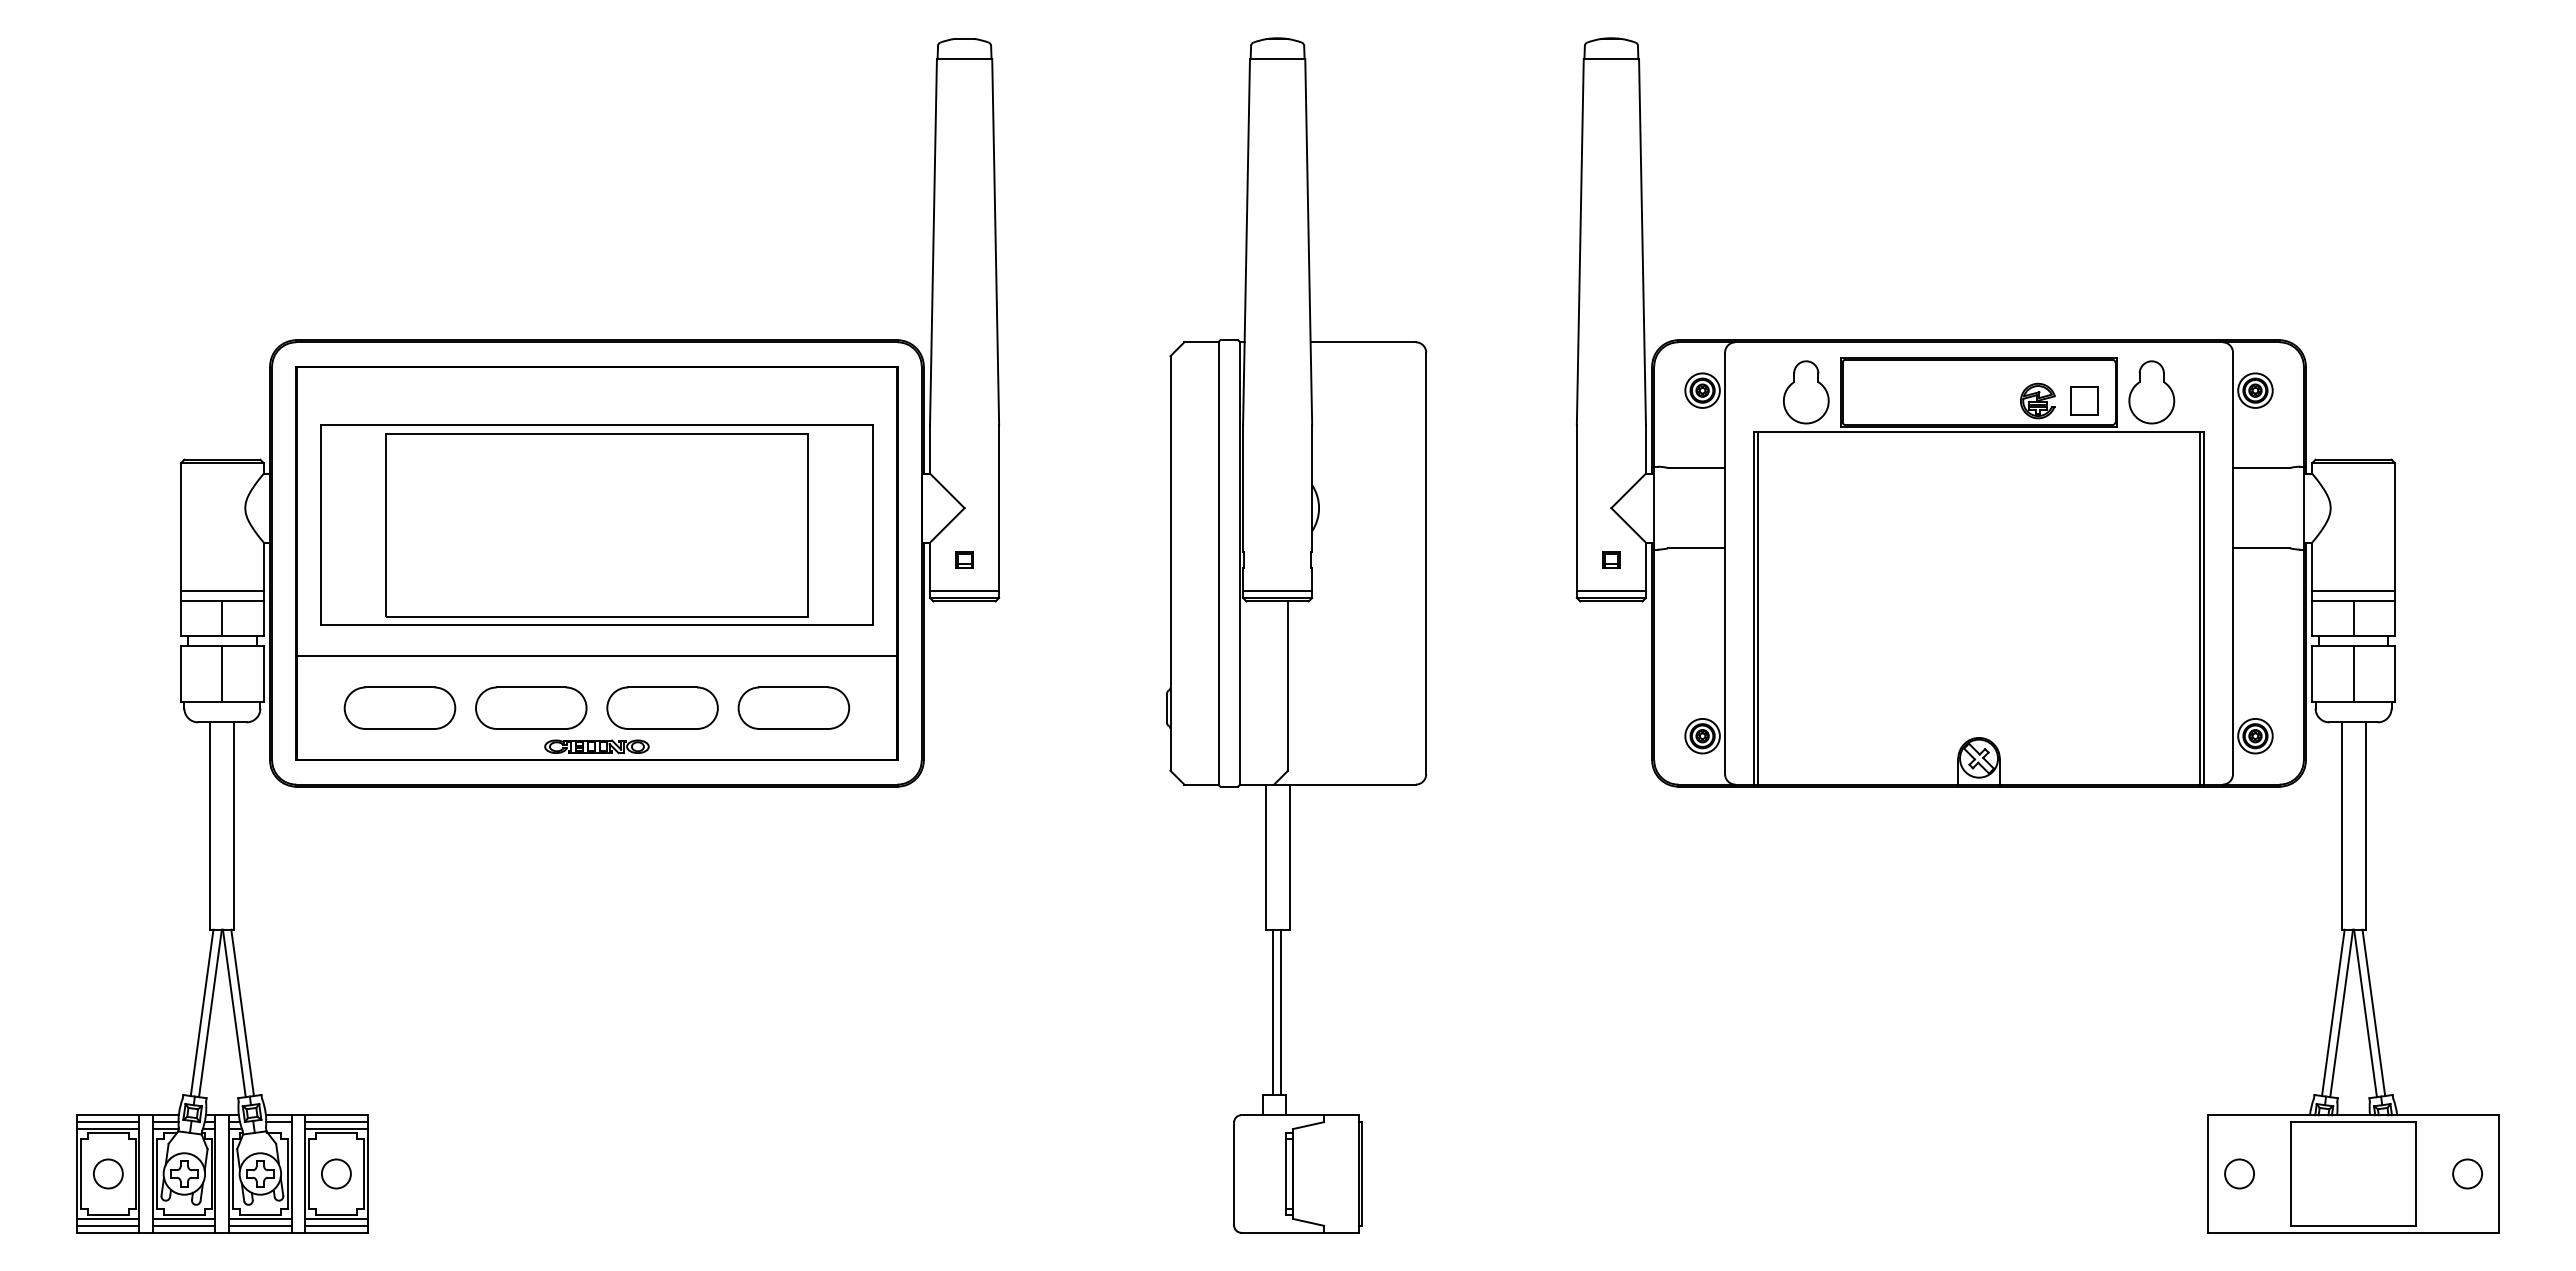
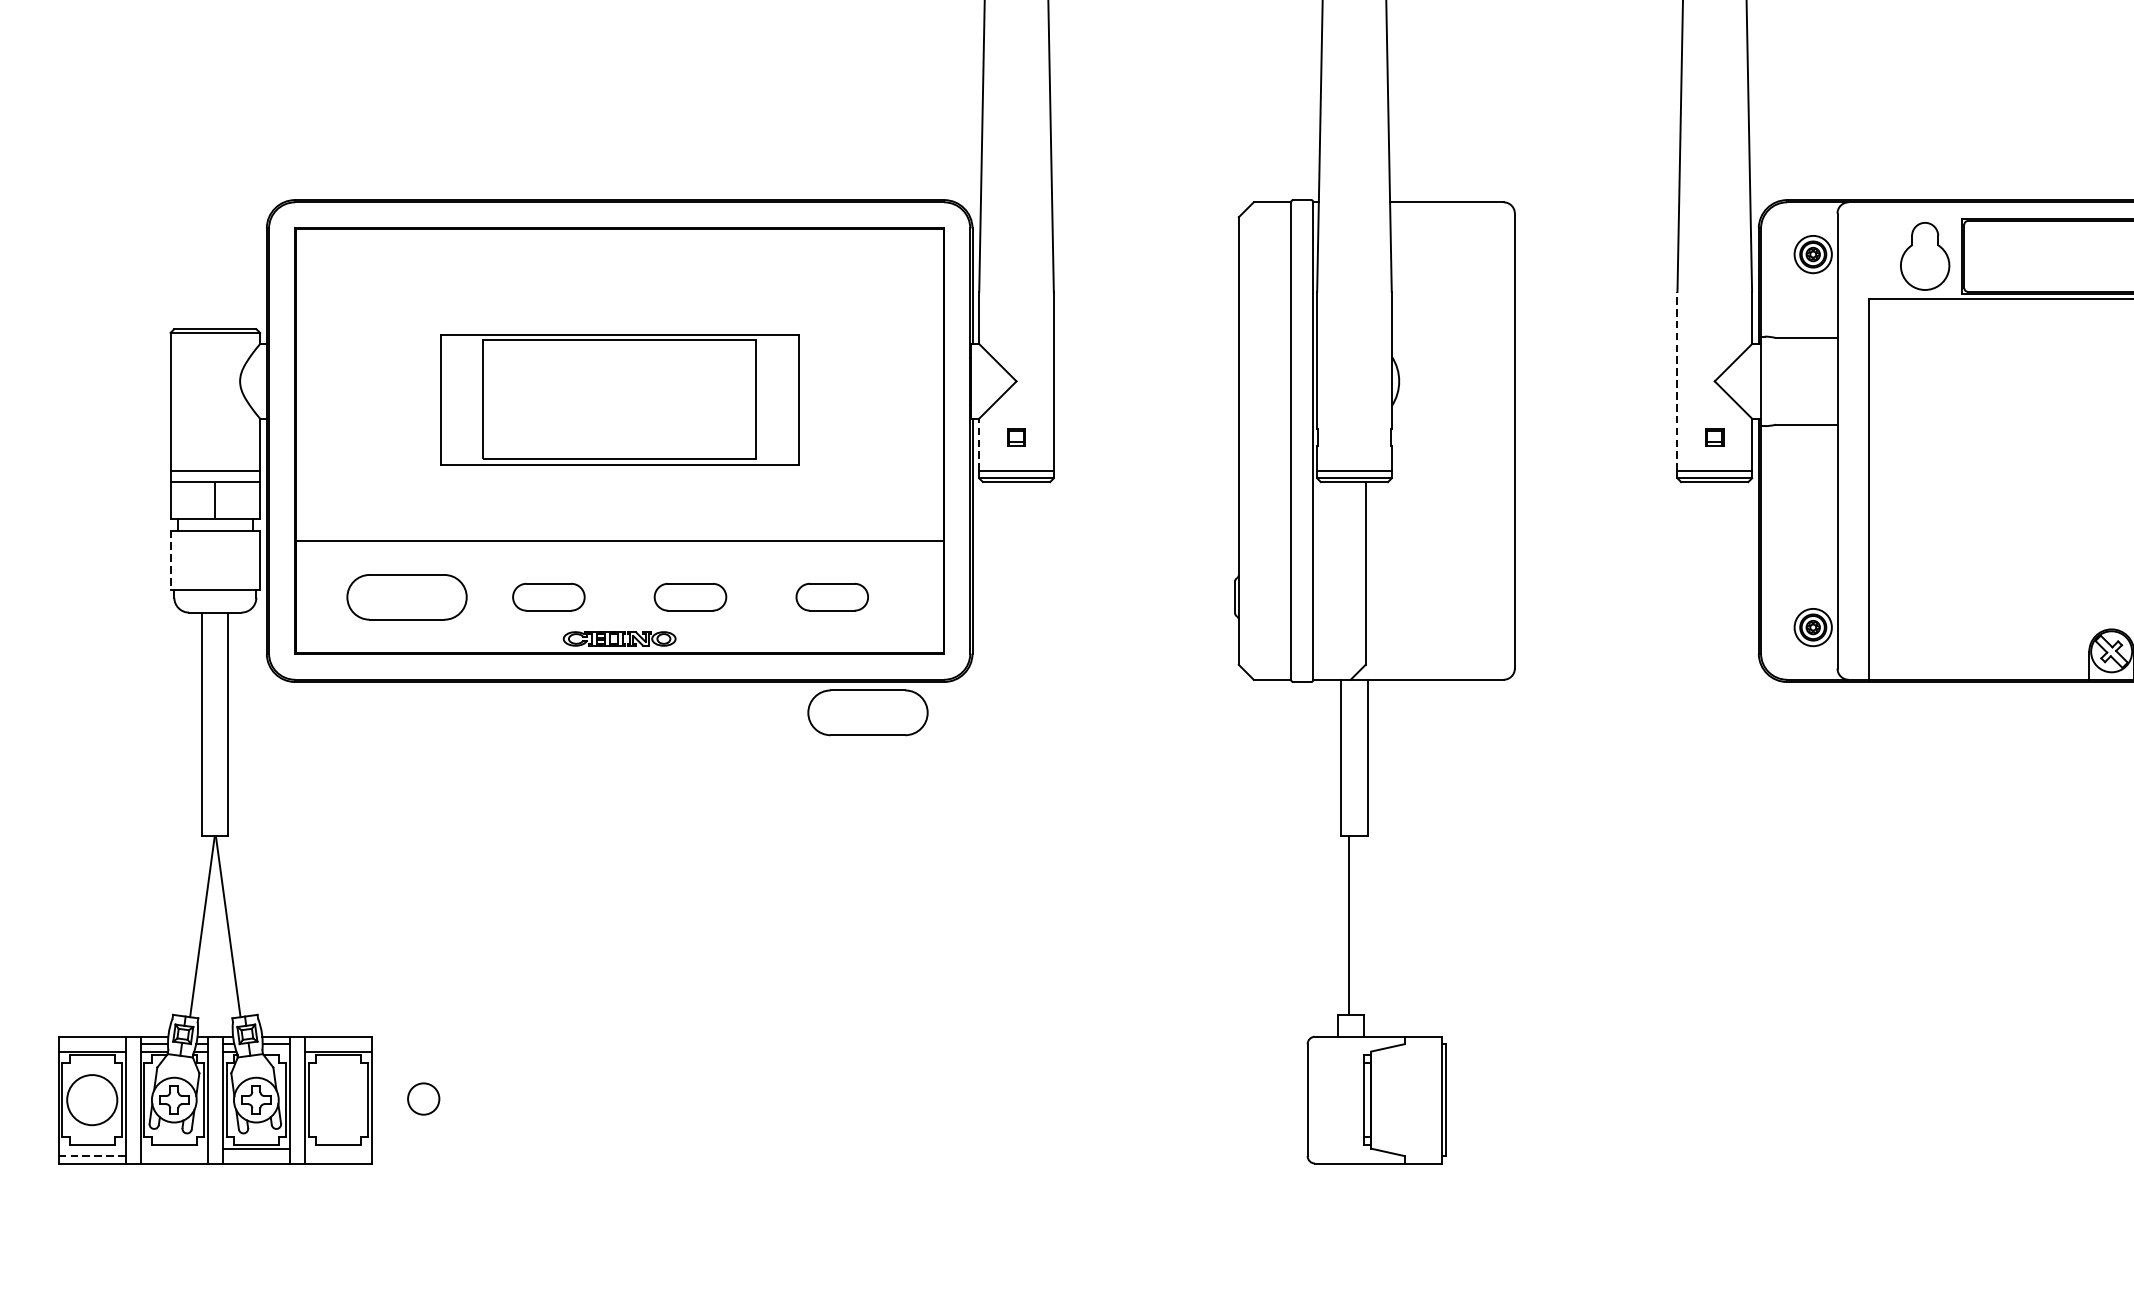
line: (1576, 508) -> (1677, 381), solid -> dashed
part: (596, 524) -> (619, 399), size x0.6
line: (930, 566) -> (979, 444), solid -> dashed
line: (1757, 608) -> (1872, 489), removed
line: (222, 673) -> (215, 559), removed
line: (180, 674) -> (170, 560), solid -> dashed
part: (531, 707) -> (549, 596), size x0.6
part: (662, 707) -> (690, 596), size x0.6
part: (793, 707) -> (831, 596), size x0.6
part: (826, 814) -> (867, 712), added
line: (201, 1012) -> (192, 925), removed
line: (242, 1012) -> (237, 925), removed
line: (1280, 1012) -> (1357, 925), removed
line: (108, 1122) -> (92, 1044), removed
line: (336, 1122) -> (338, 1044), removed
circle: (107, 1173) -> (91, 1099), size x1.6
circle: (336, 1173) -> (423, 1098), moved
line: (108, 1218) -> (92, 1148), removed
line: (184, 1218) -> (174, 1148), removed
line: (336, 1218) -> (338, 1148), removed
line: (108, 1225) -> (92, 1155), solid -> dashed
line: (184, 1225) -> (174, 1155), removed
line: (260, 1225) -> (256, 1155), removed
line: (336, 1225) -> (338, 1155), removed

